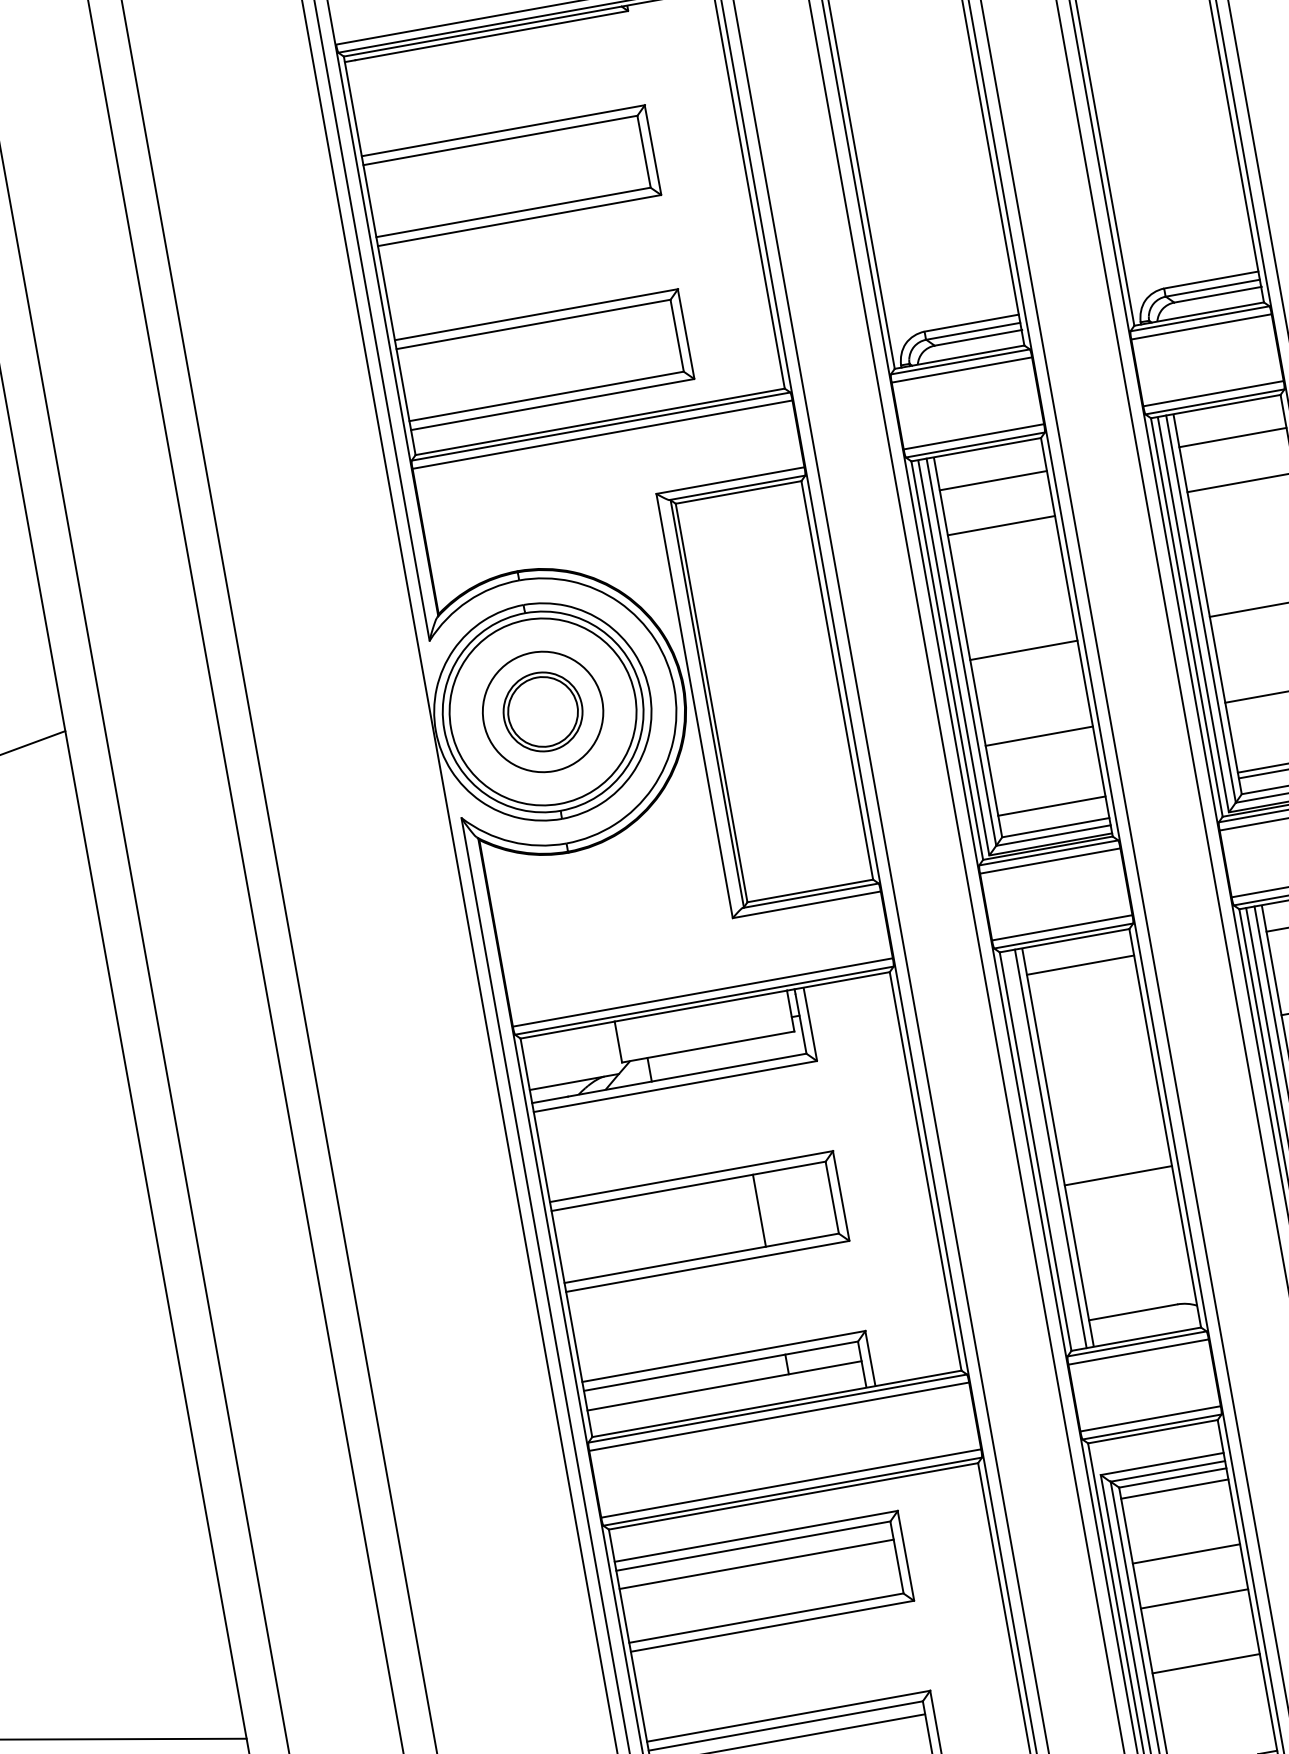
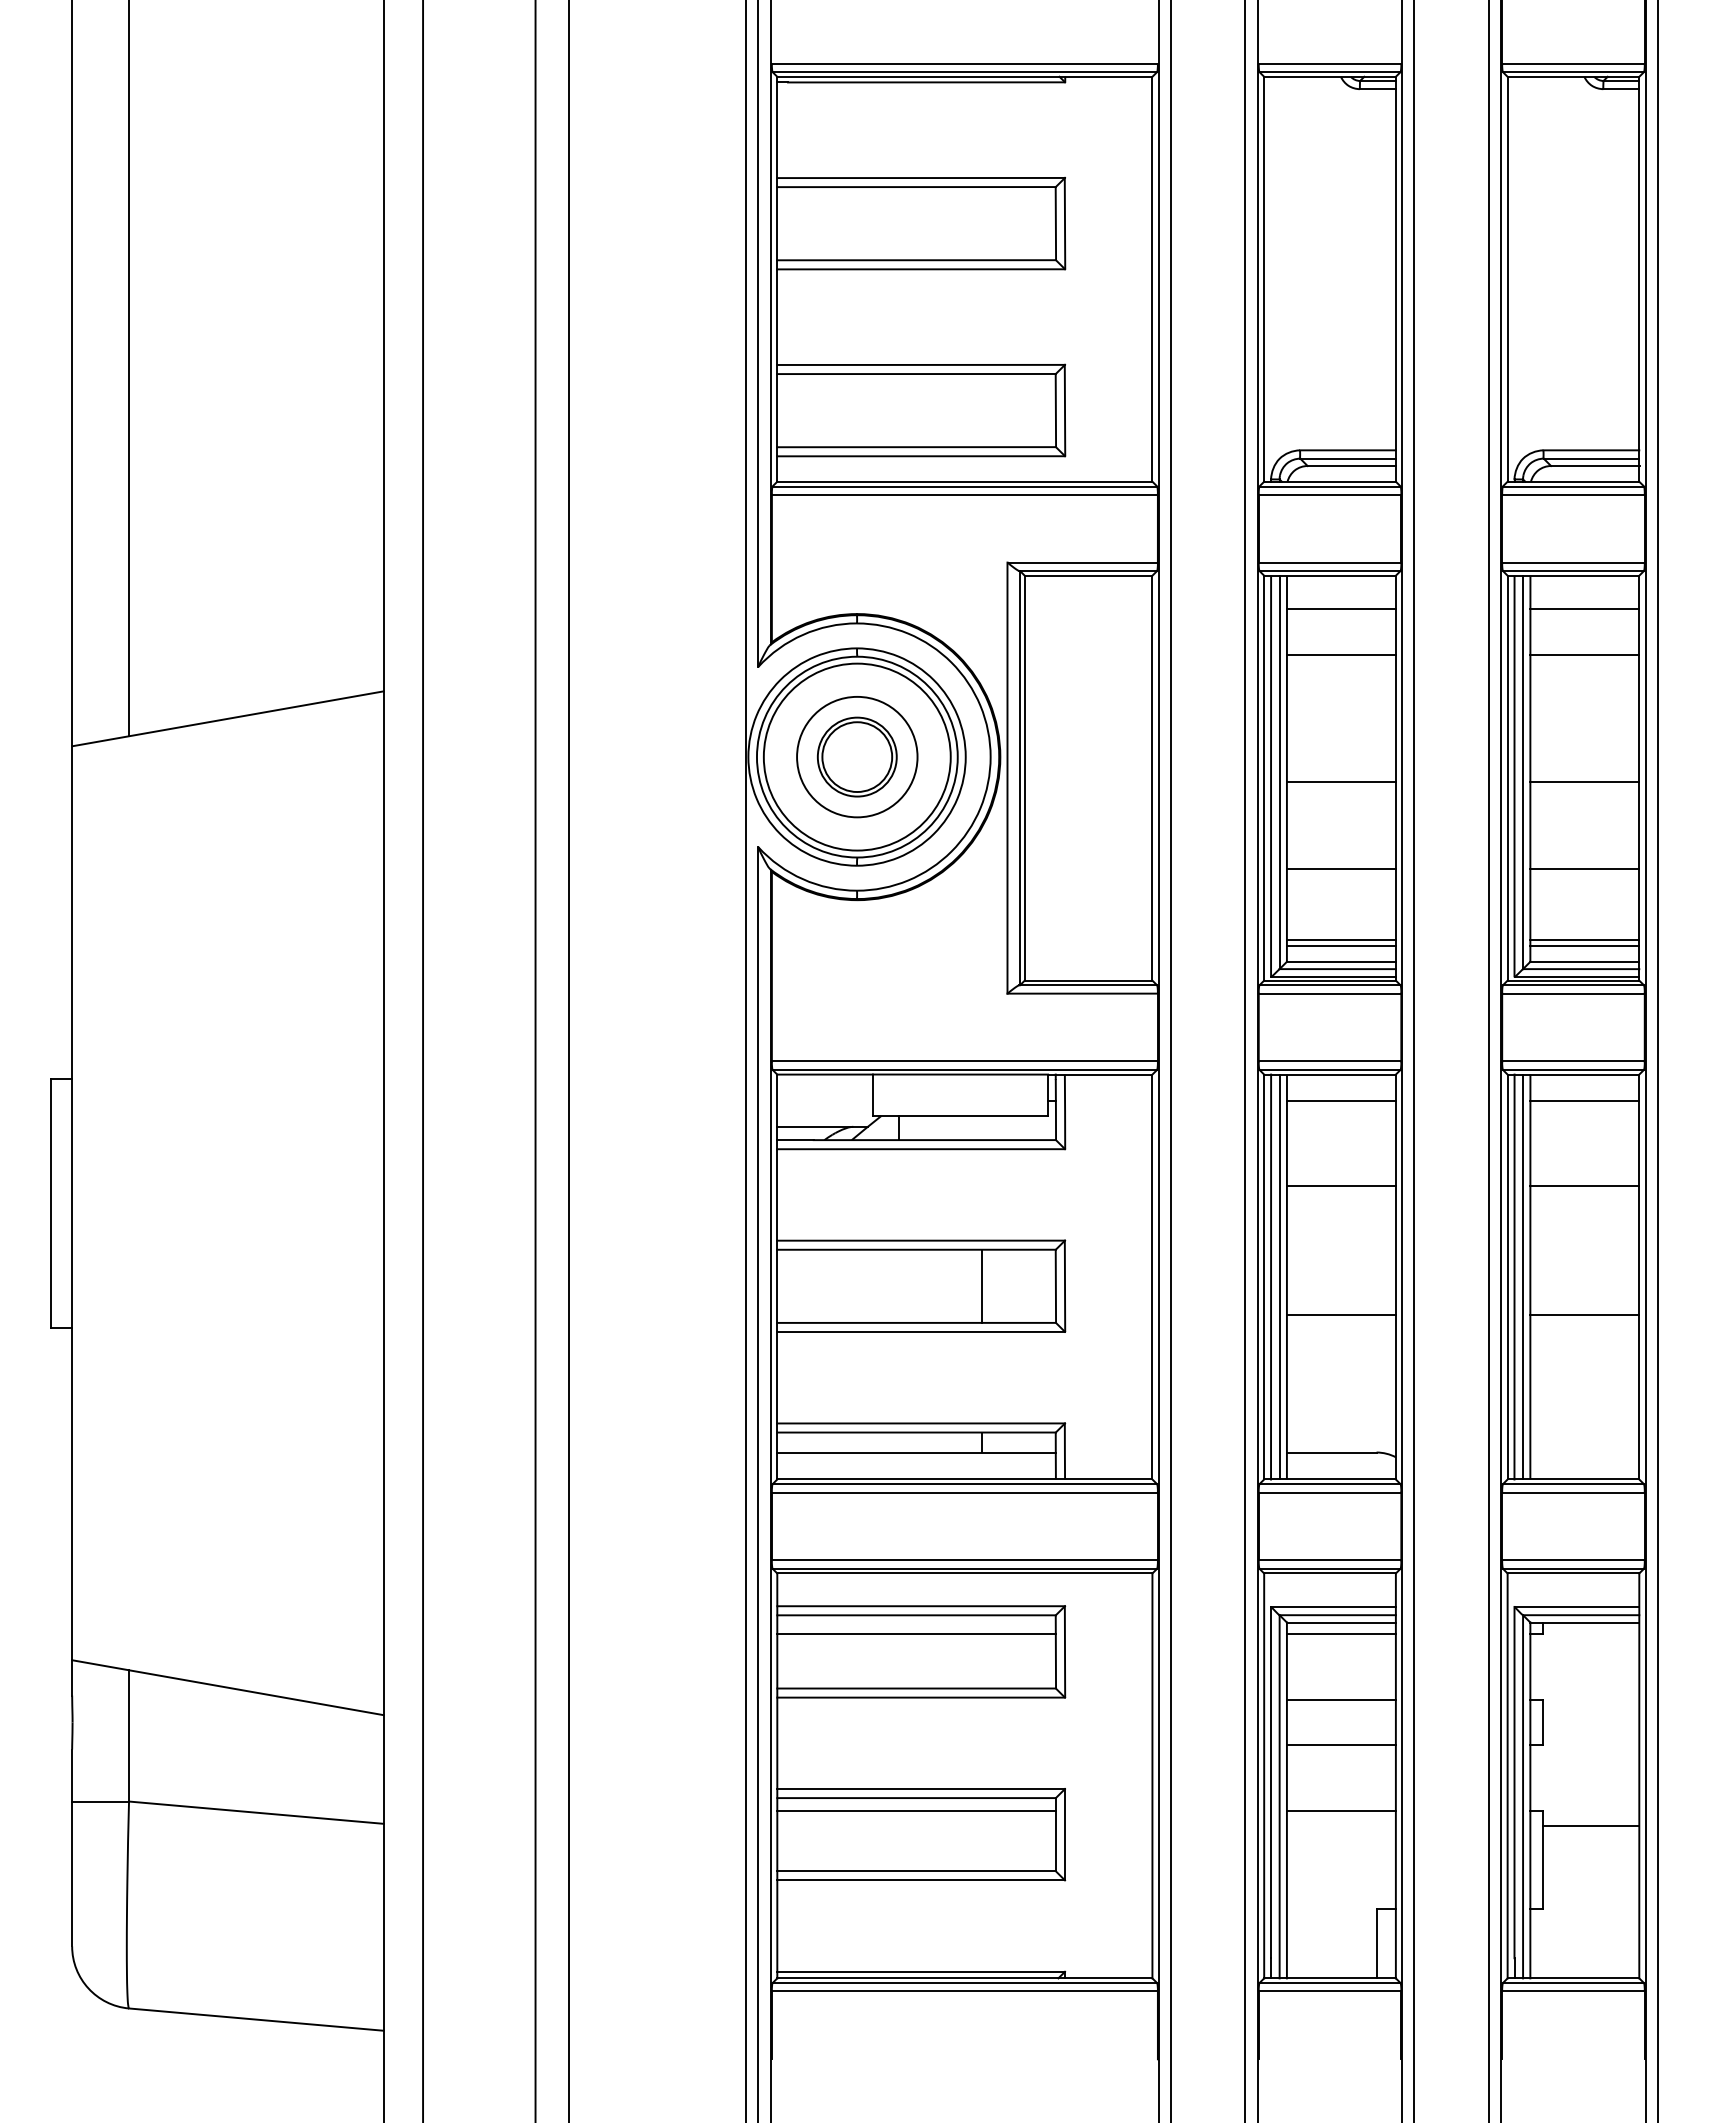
line: (1052, 811) -> (1340, 945), added
line: (1094, 1048) -> (1340, 1186), added
line: (1042, 1149) -> (1271, 1276), added

